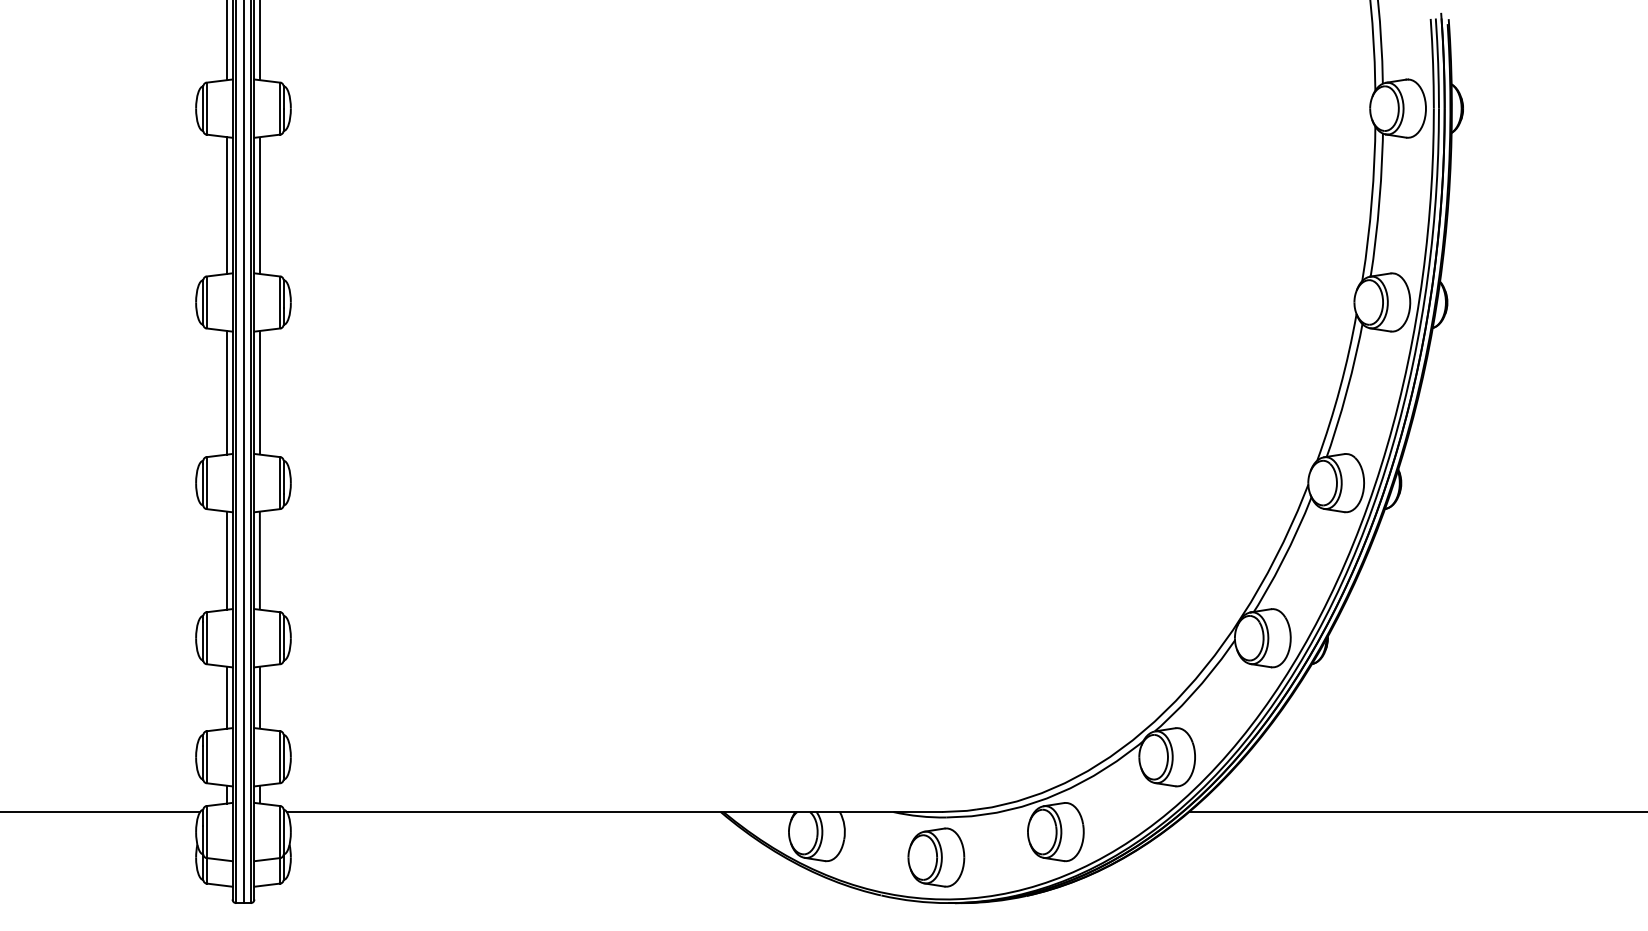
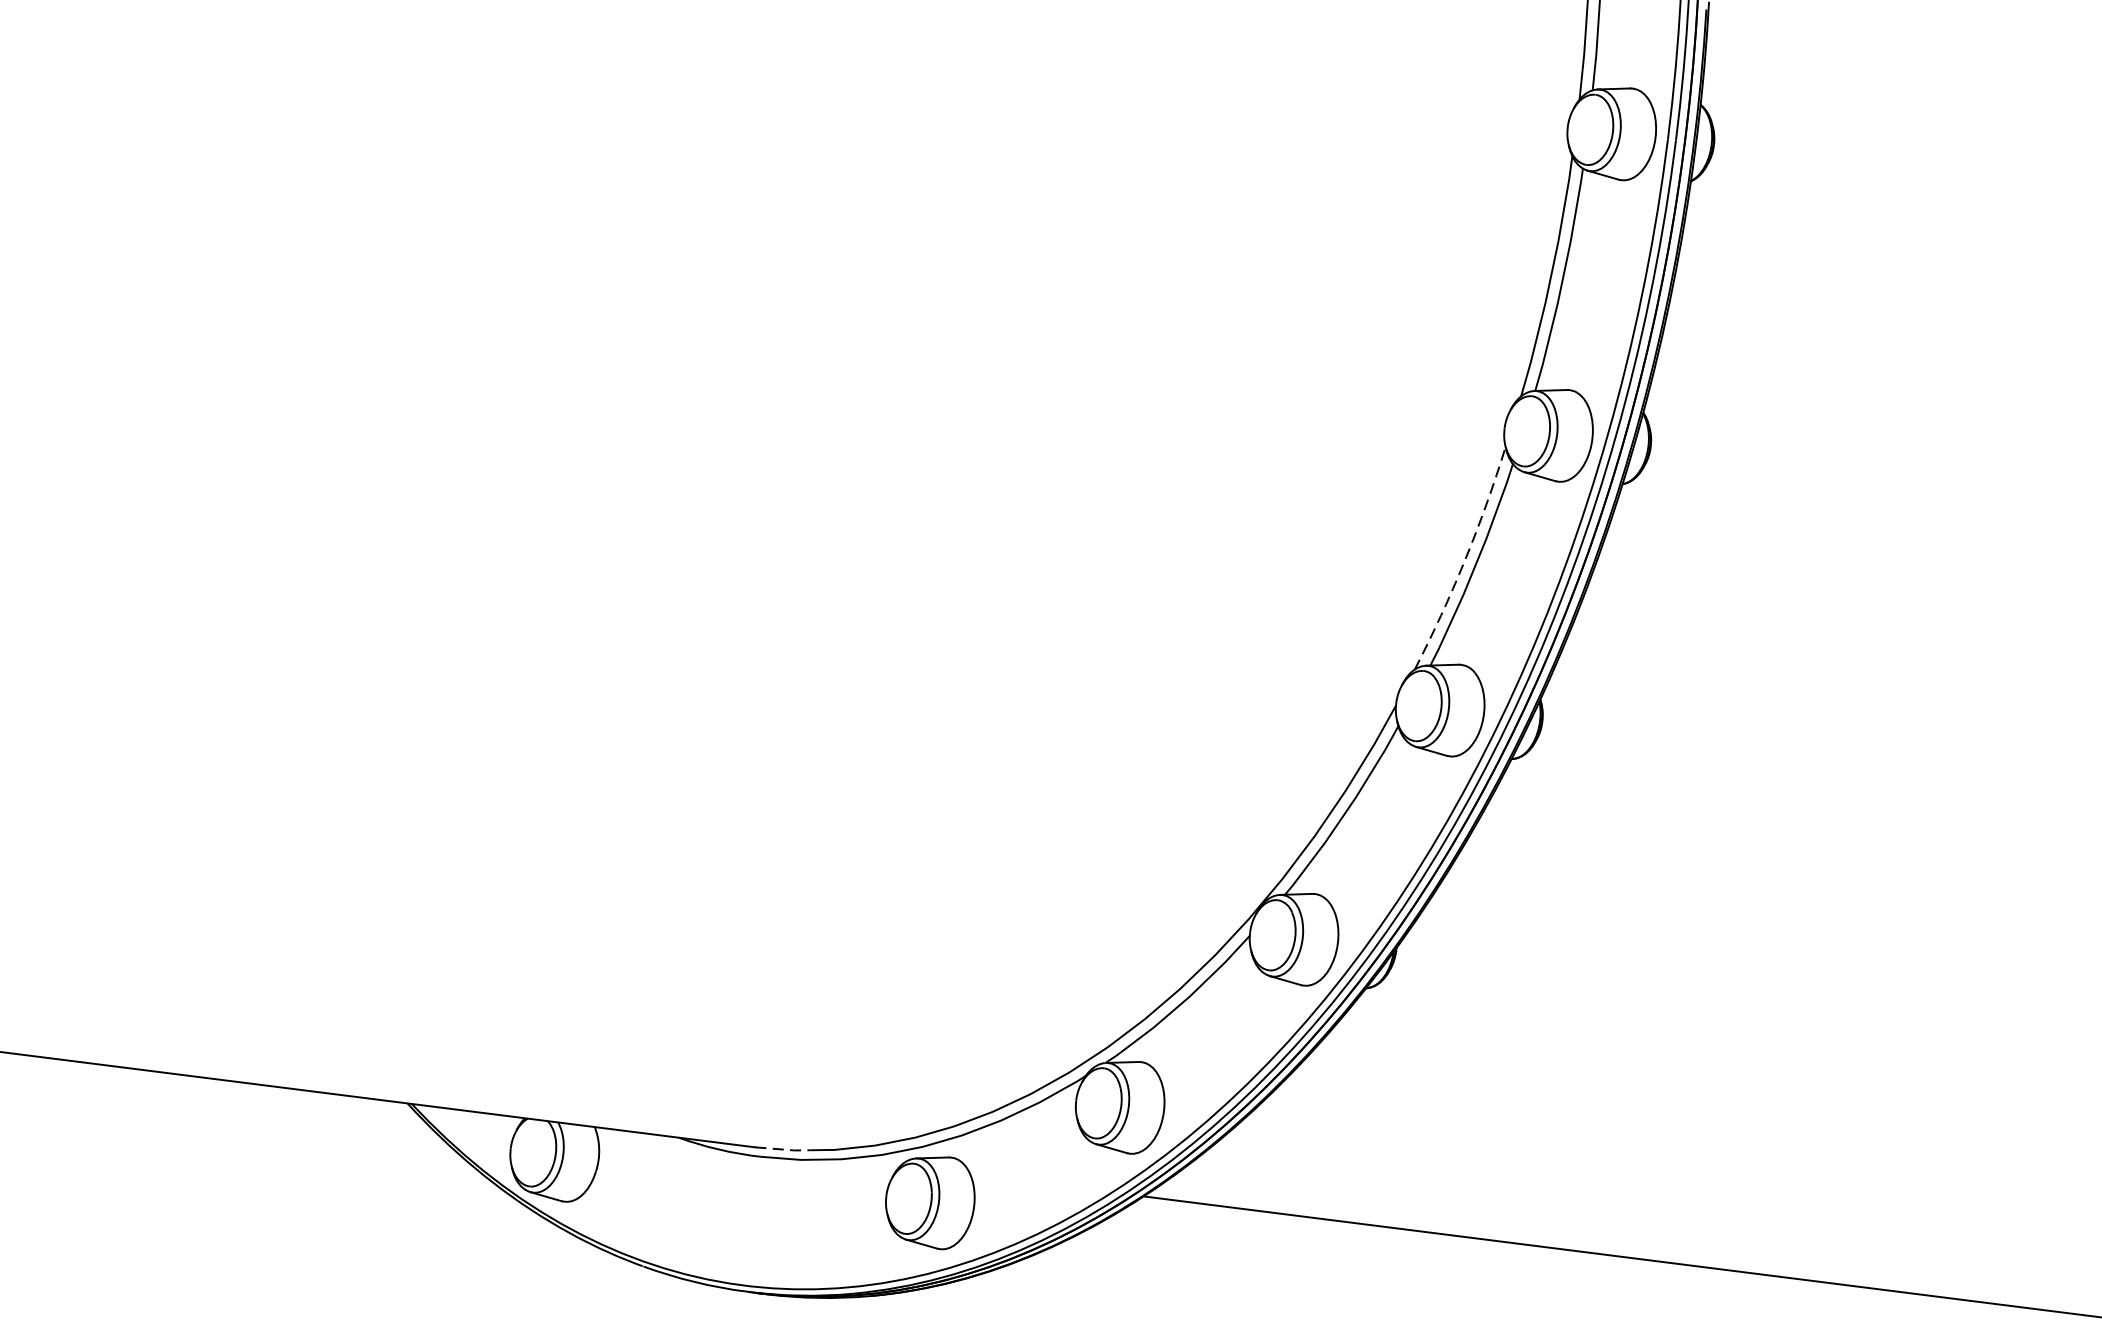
arc: (1340, 388) -> (1465, 560), solid -> dashed
line: (961, 811) -> (786, 1150), solid -> dashed
part: (936, 857) -> (737, 1217), removed

